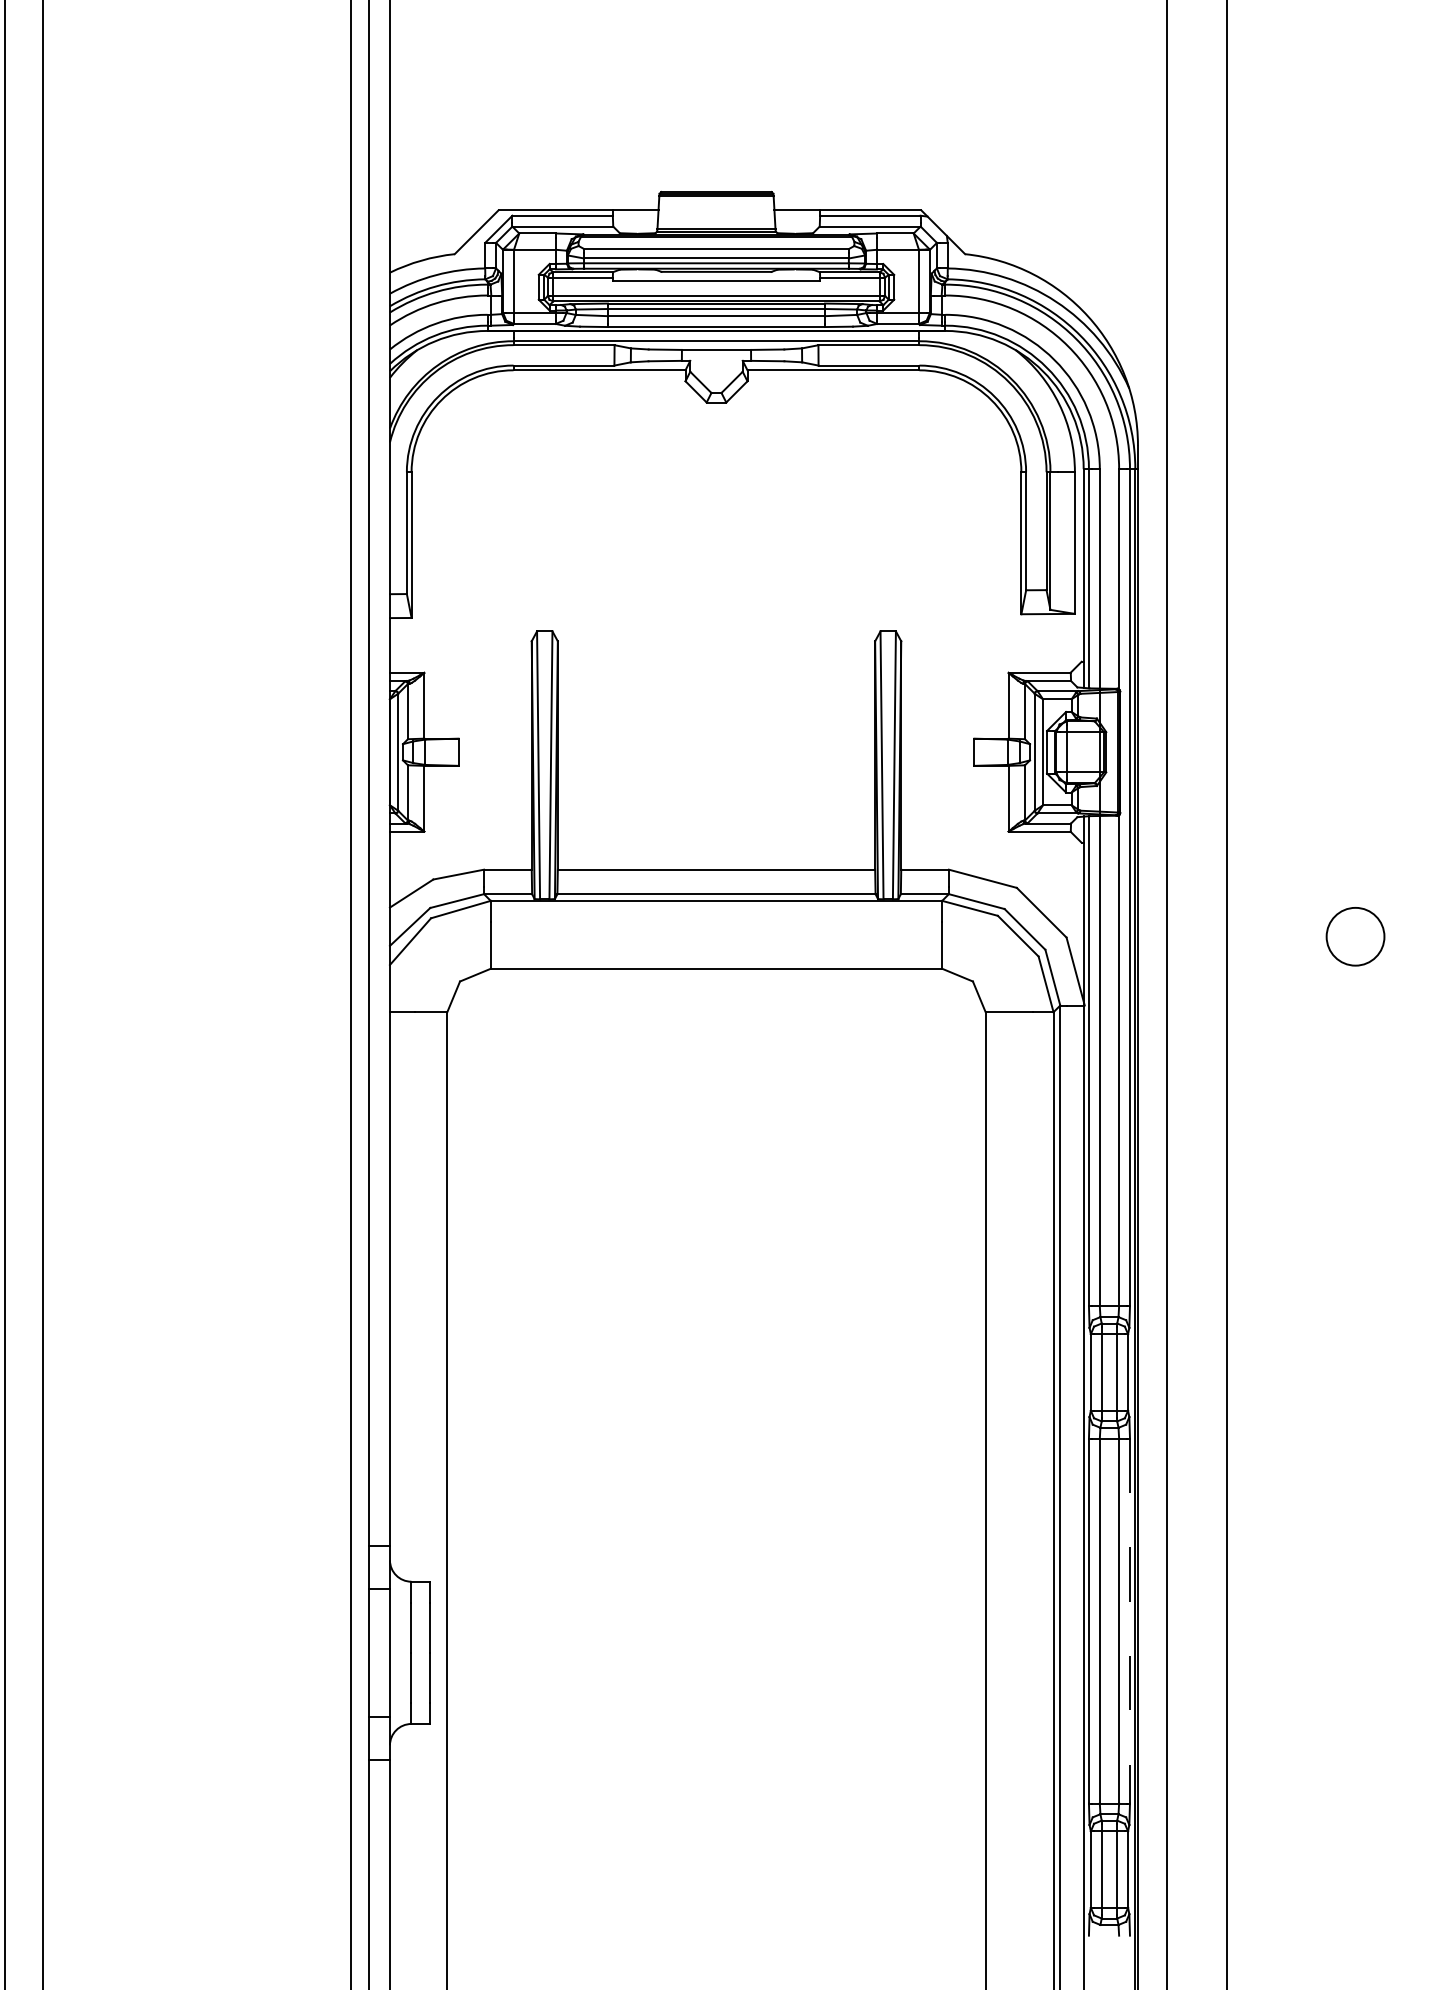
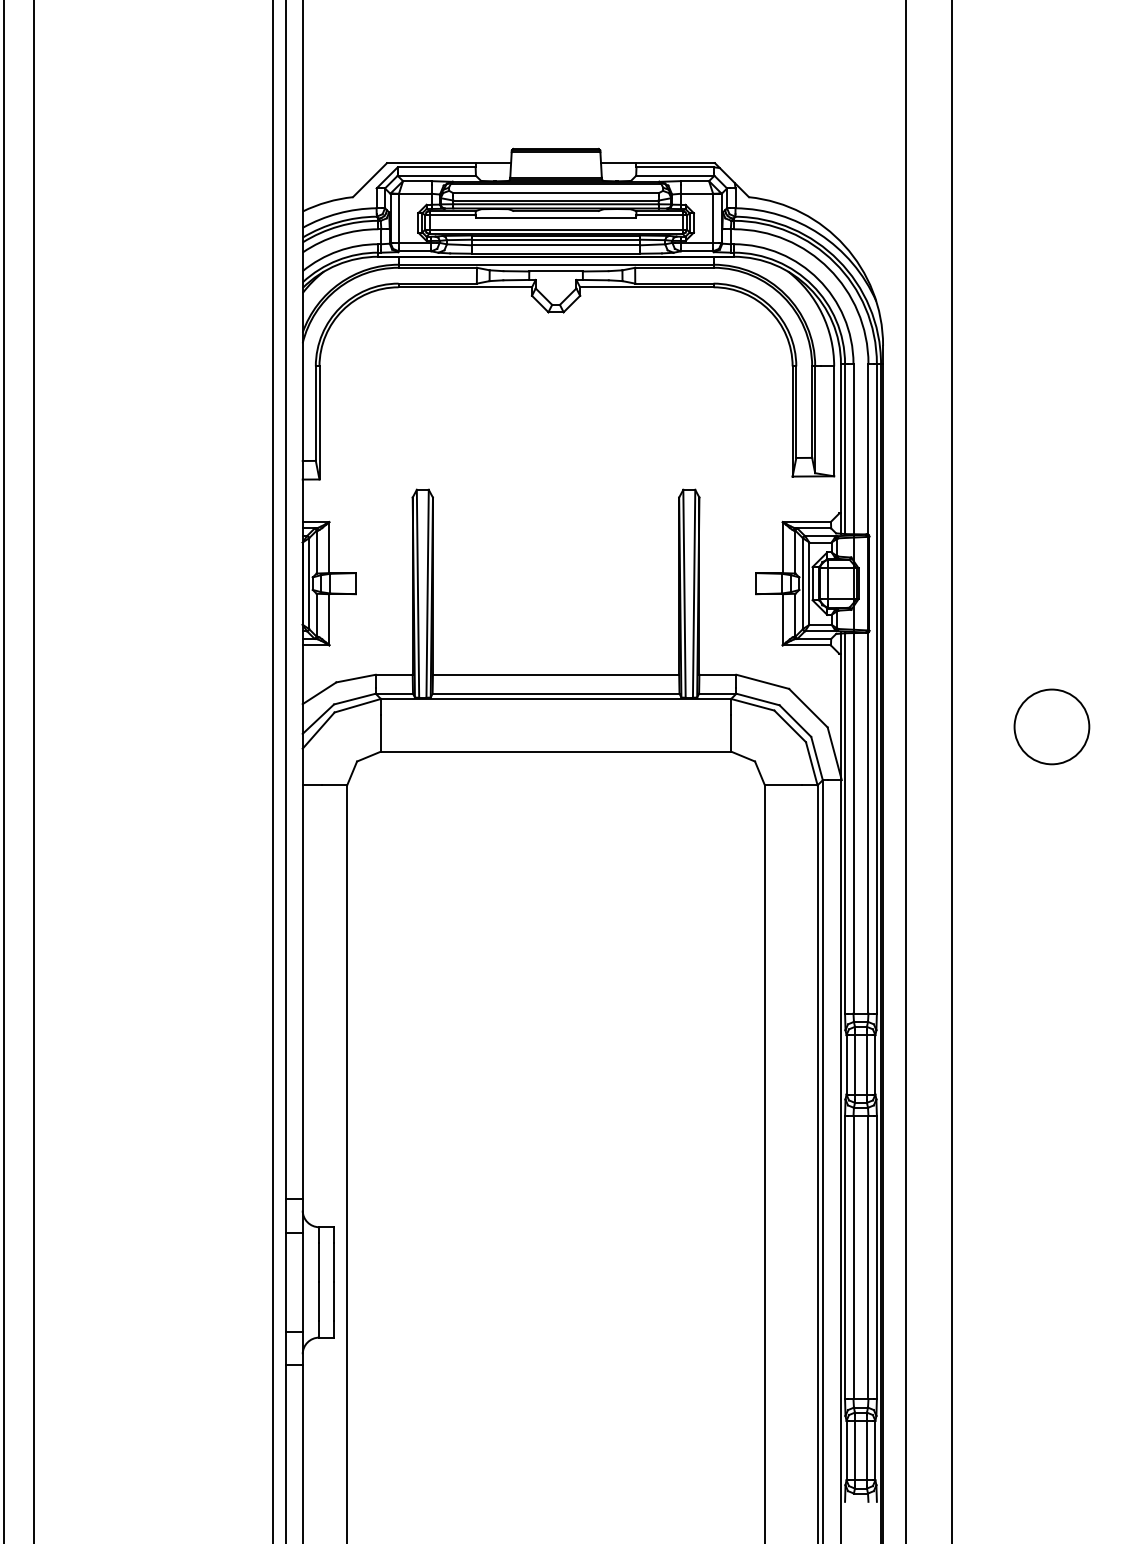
circle: (1355, 936) -> (1051, 726), size x1.67
line: (1130, 1621) -> (877, 1258), dashed -> solid

